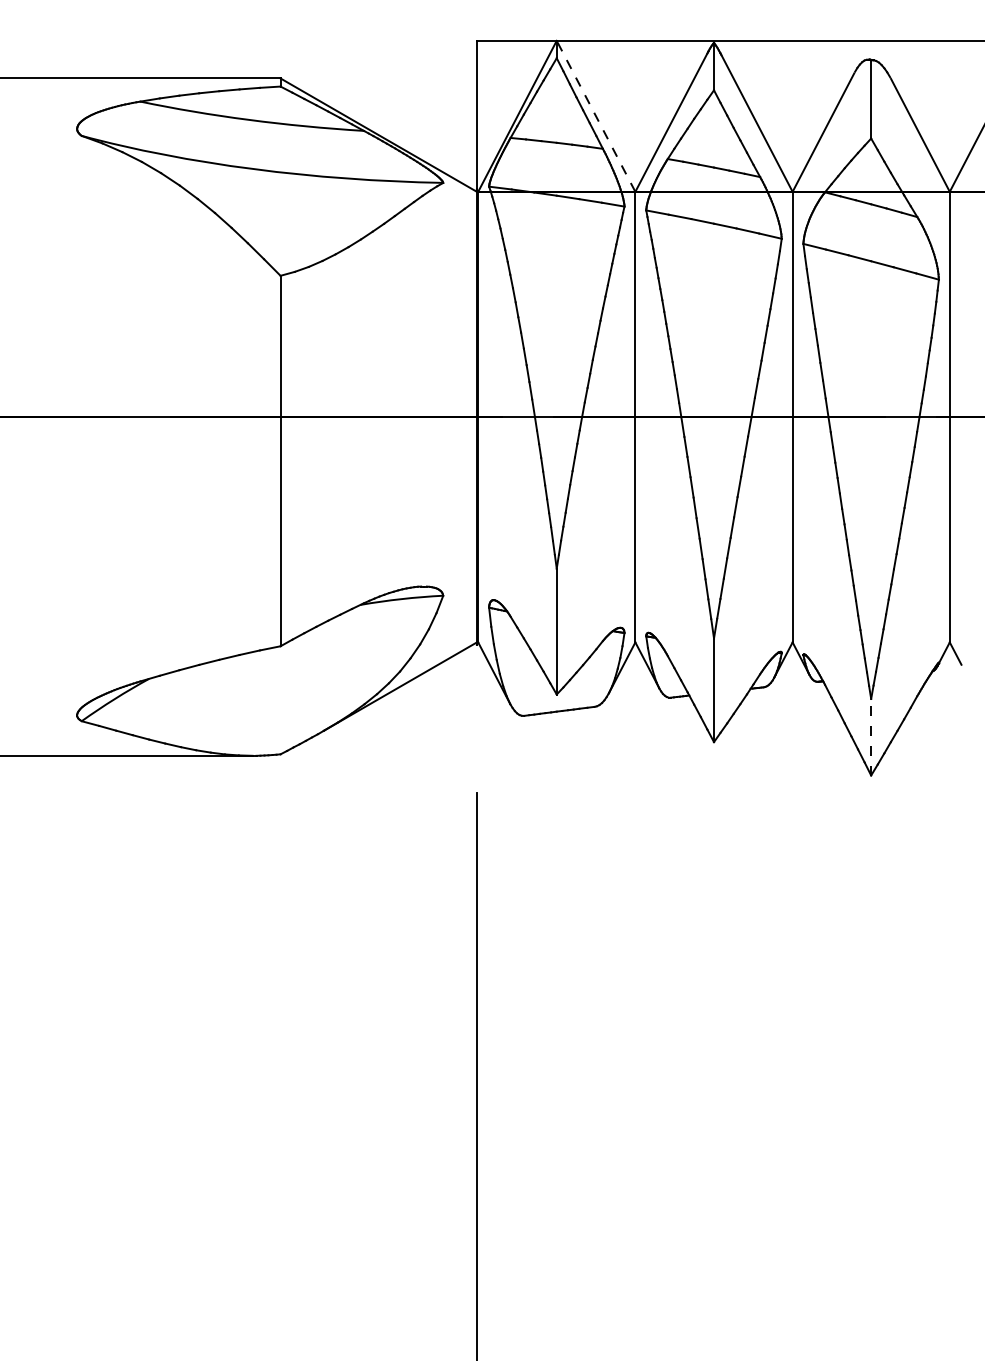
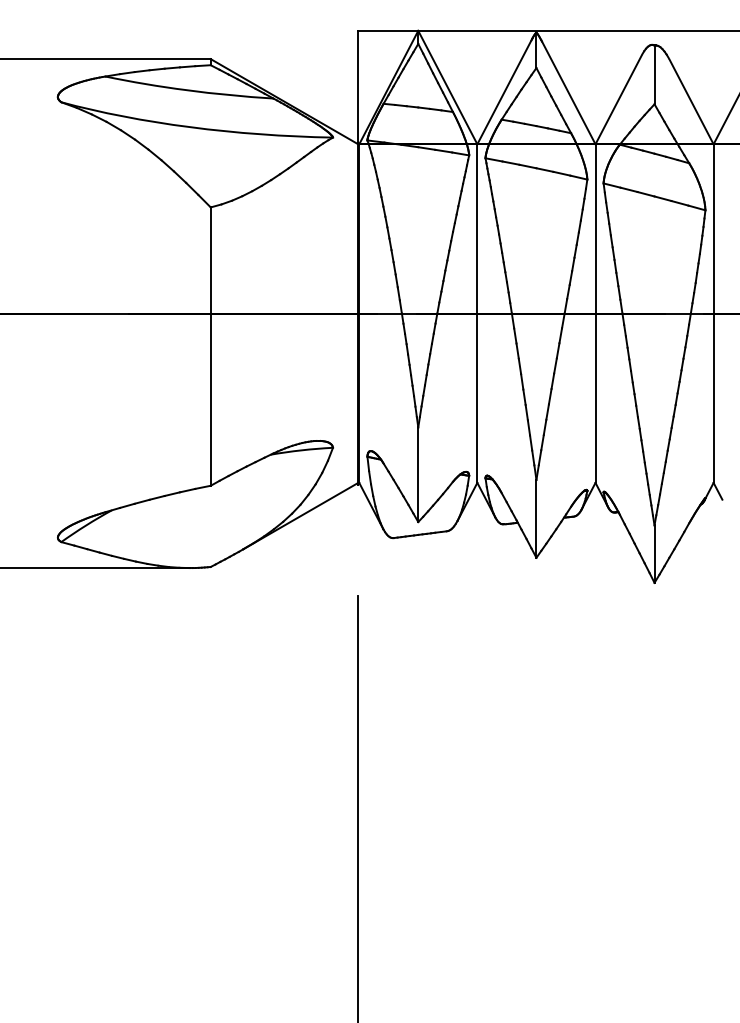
line: (595, 115) -> (447, 86), dashed -> solid
line: (871, 736) -> (654, 553), dashed -> solid

